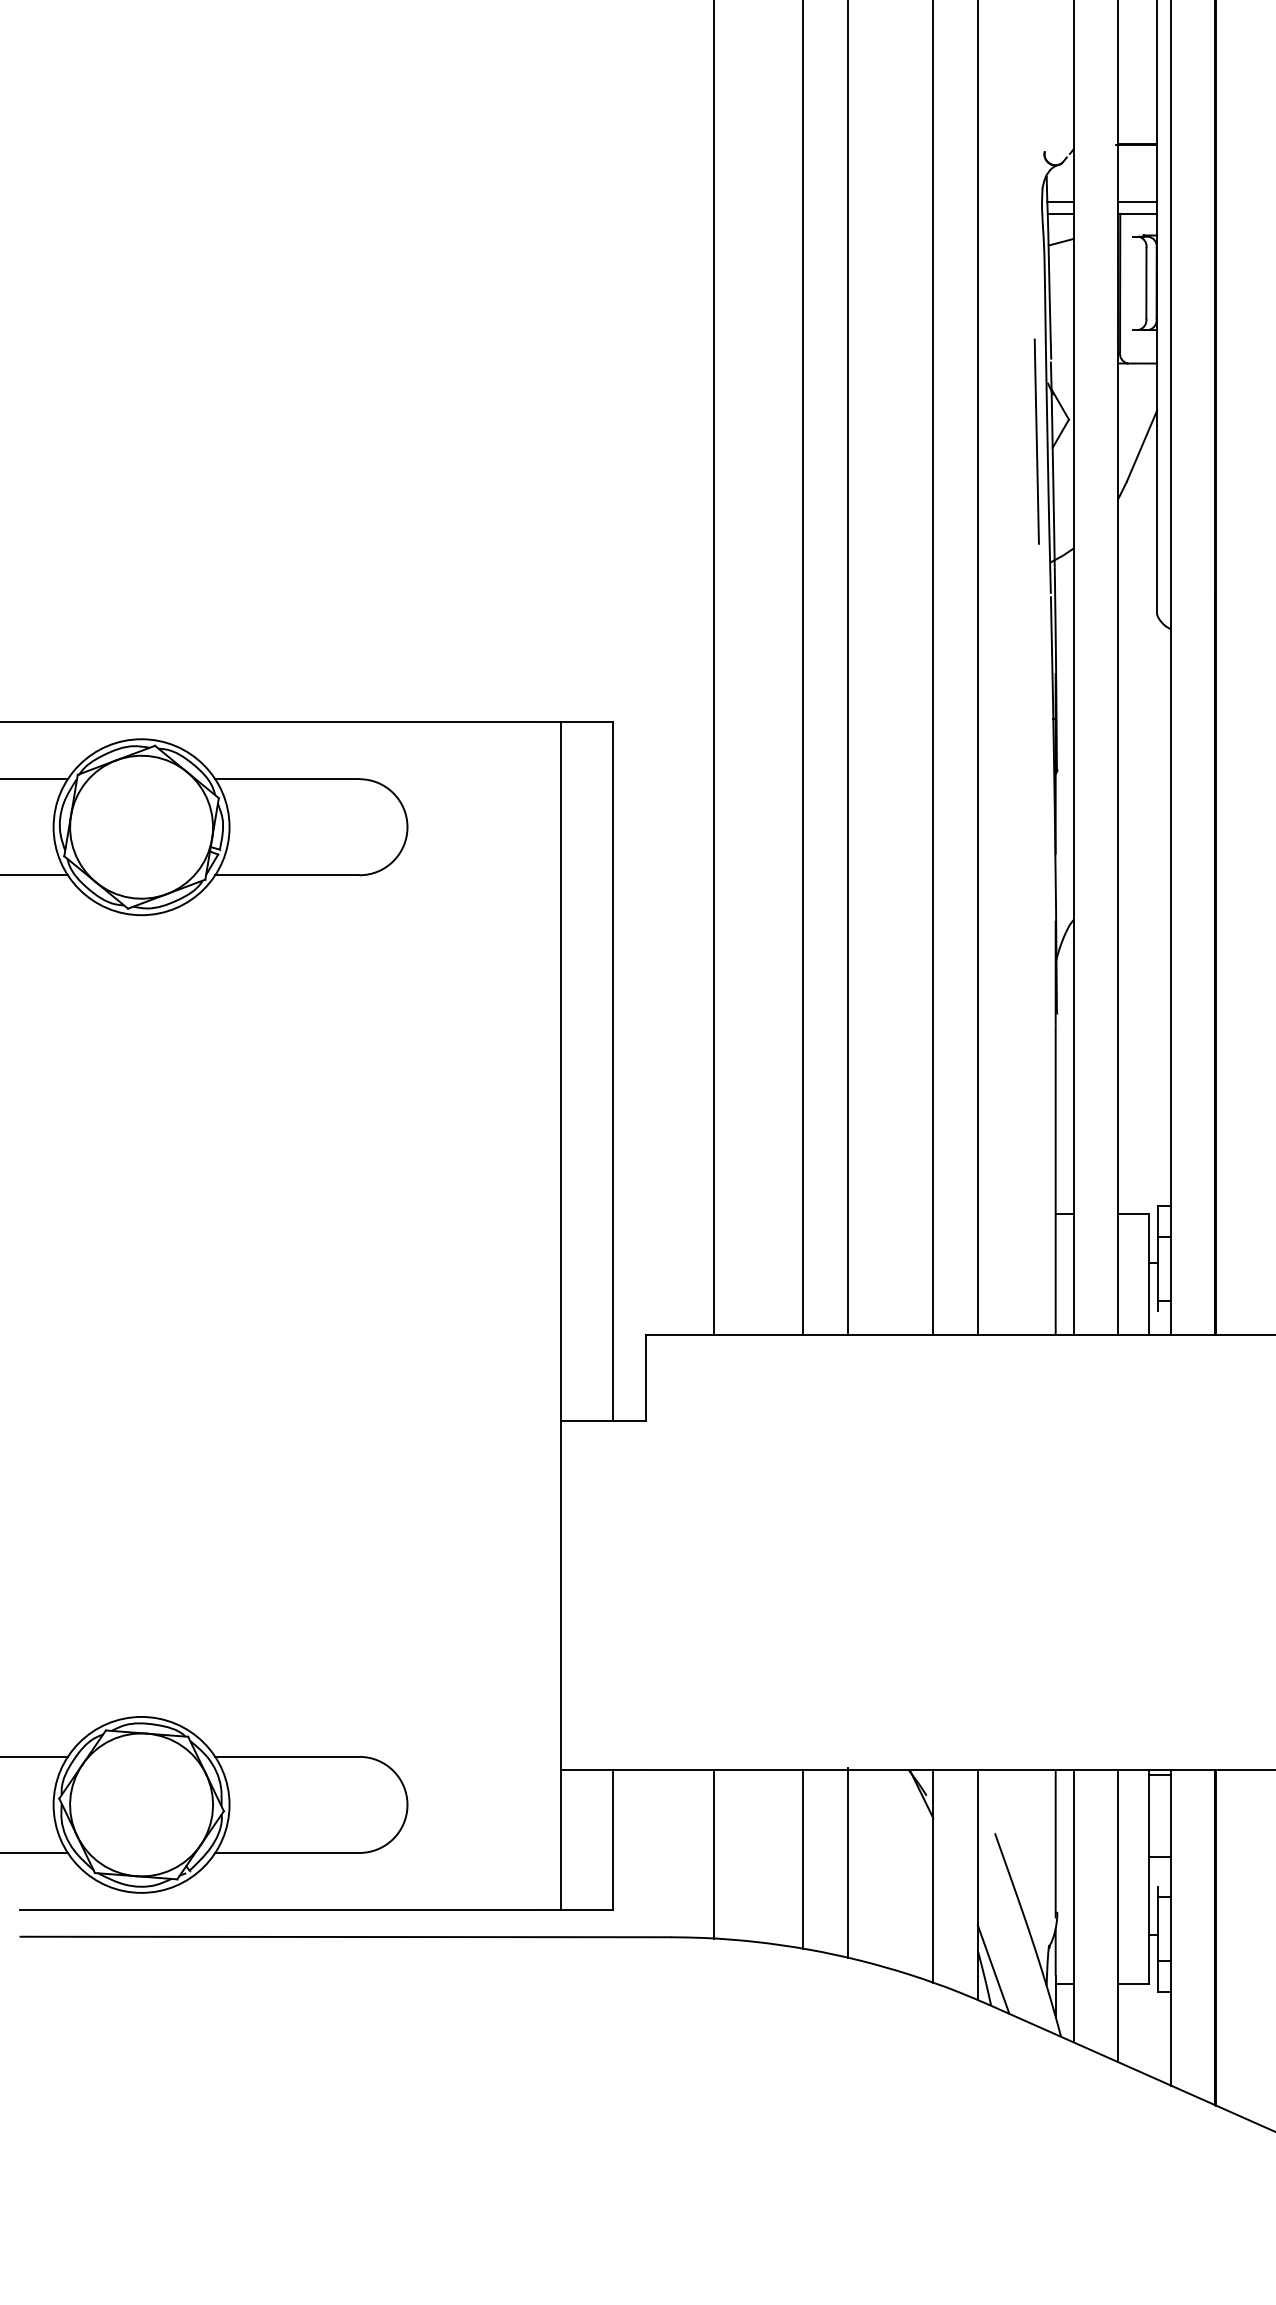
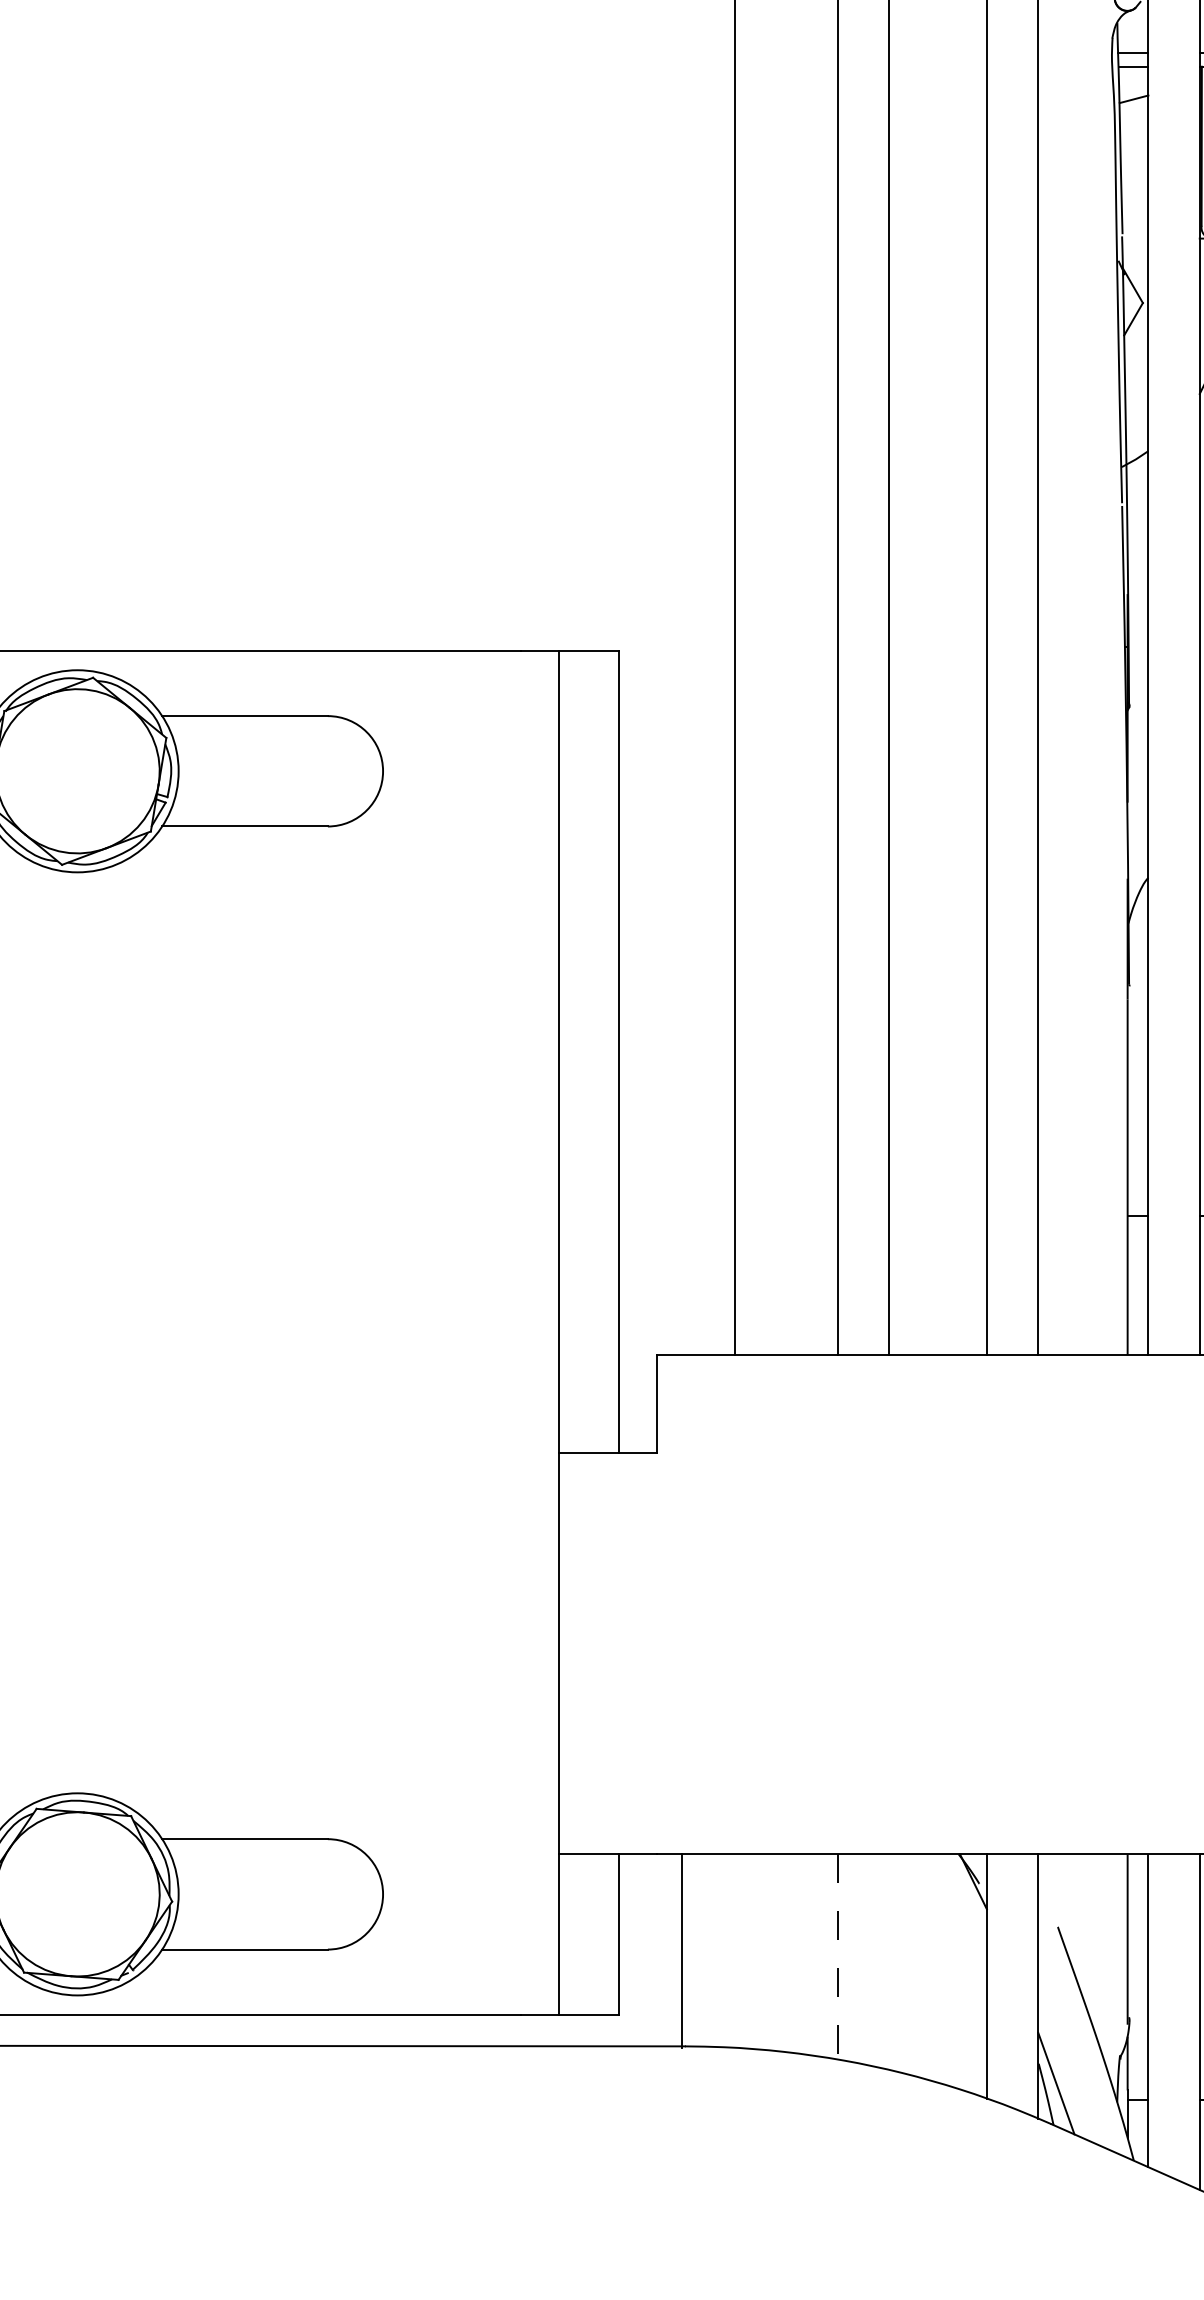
line: (1036, 441) -> (1105, 328), removed
line: (713, 1854) -> (681, 1951), moved
line: (803, 1859) -> (837, 1957), solid -> dashed
line: (847, 1863) -> (888, 1961), removed

